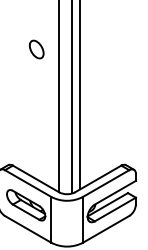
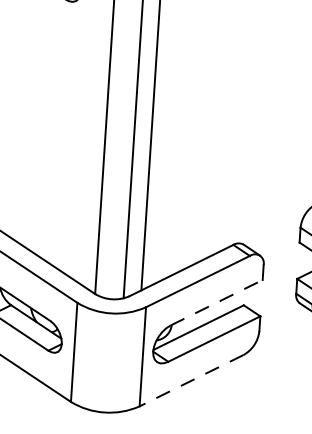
line: (115, 192) -> (216, 302), solid -> dashed
line: (106, 229) -> (192, 381), solid -> dashed

